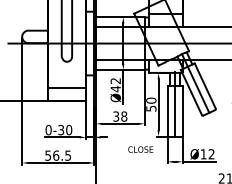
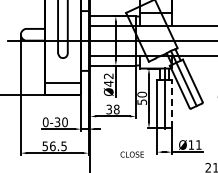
line: (182, 111) -> (171, 104), solid -> dashed
text: (139, 149) -> (131, 154), moved
text: (211, 153) -> (198, 144), Ø12 -> Ø11

